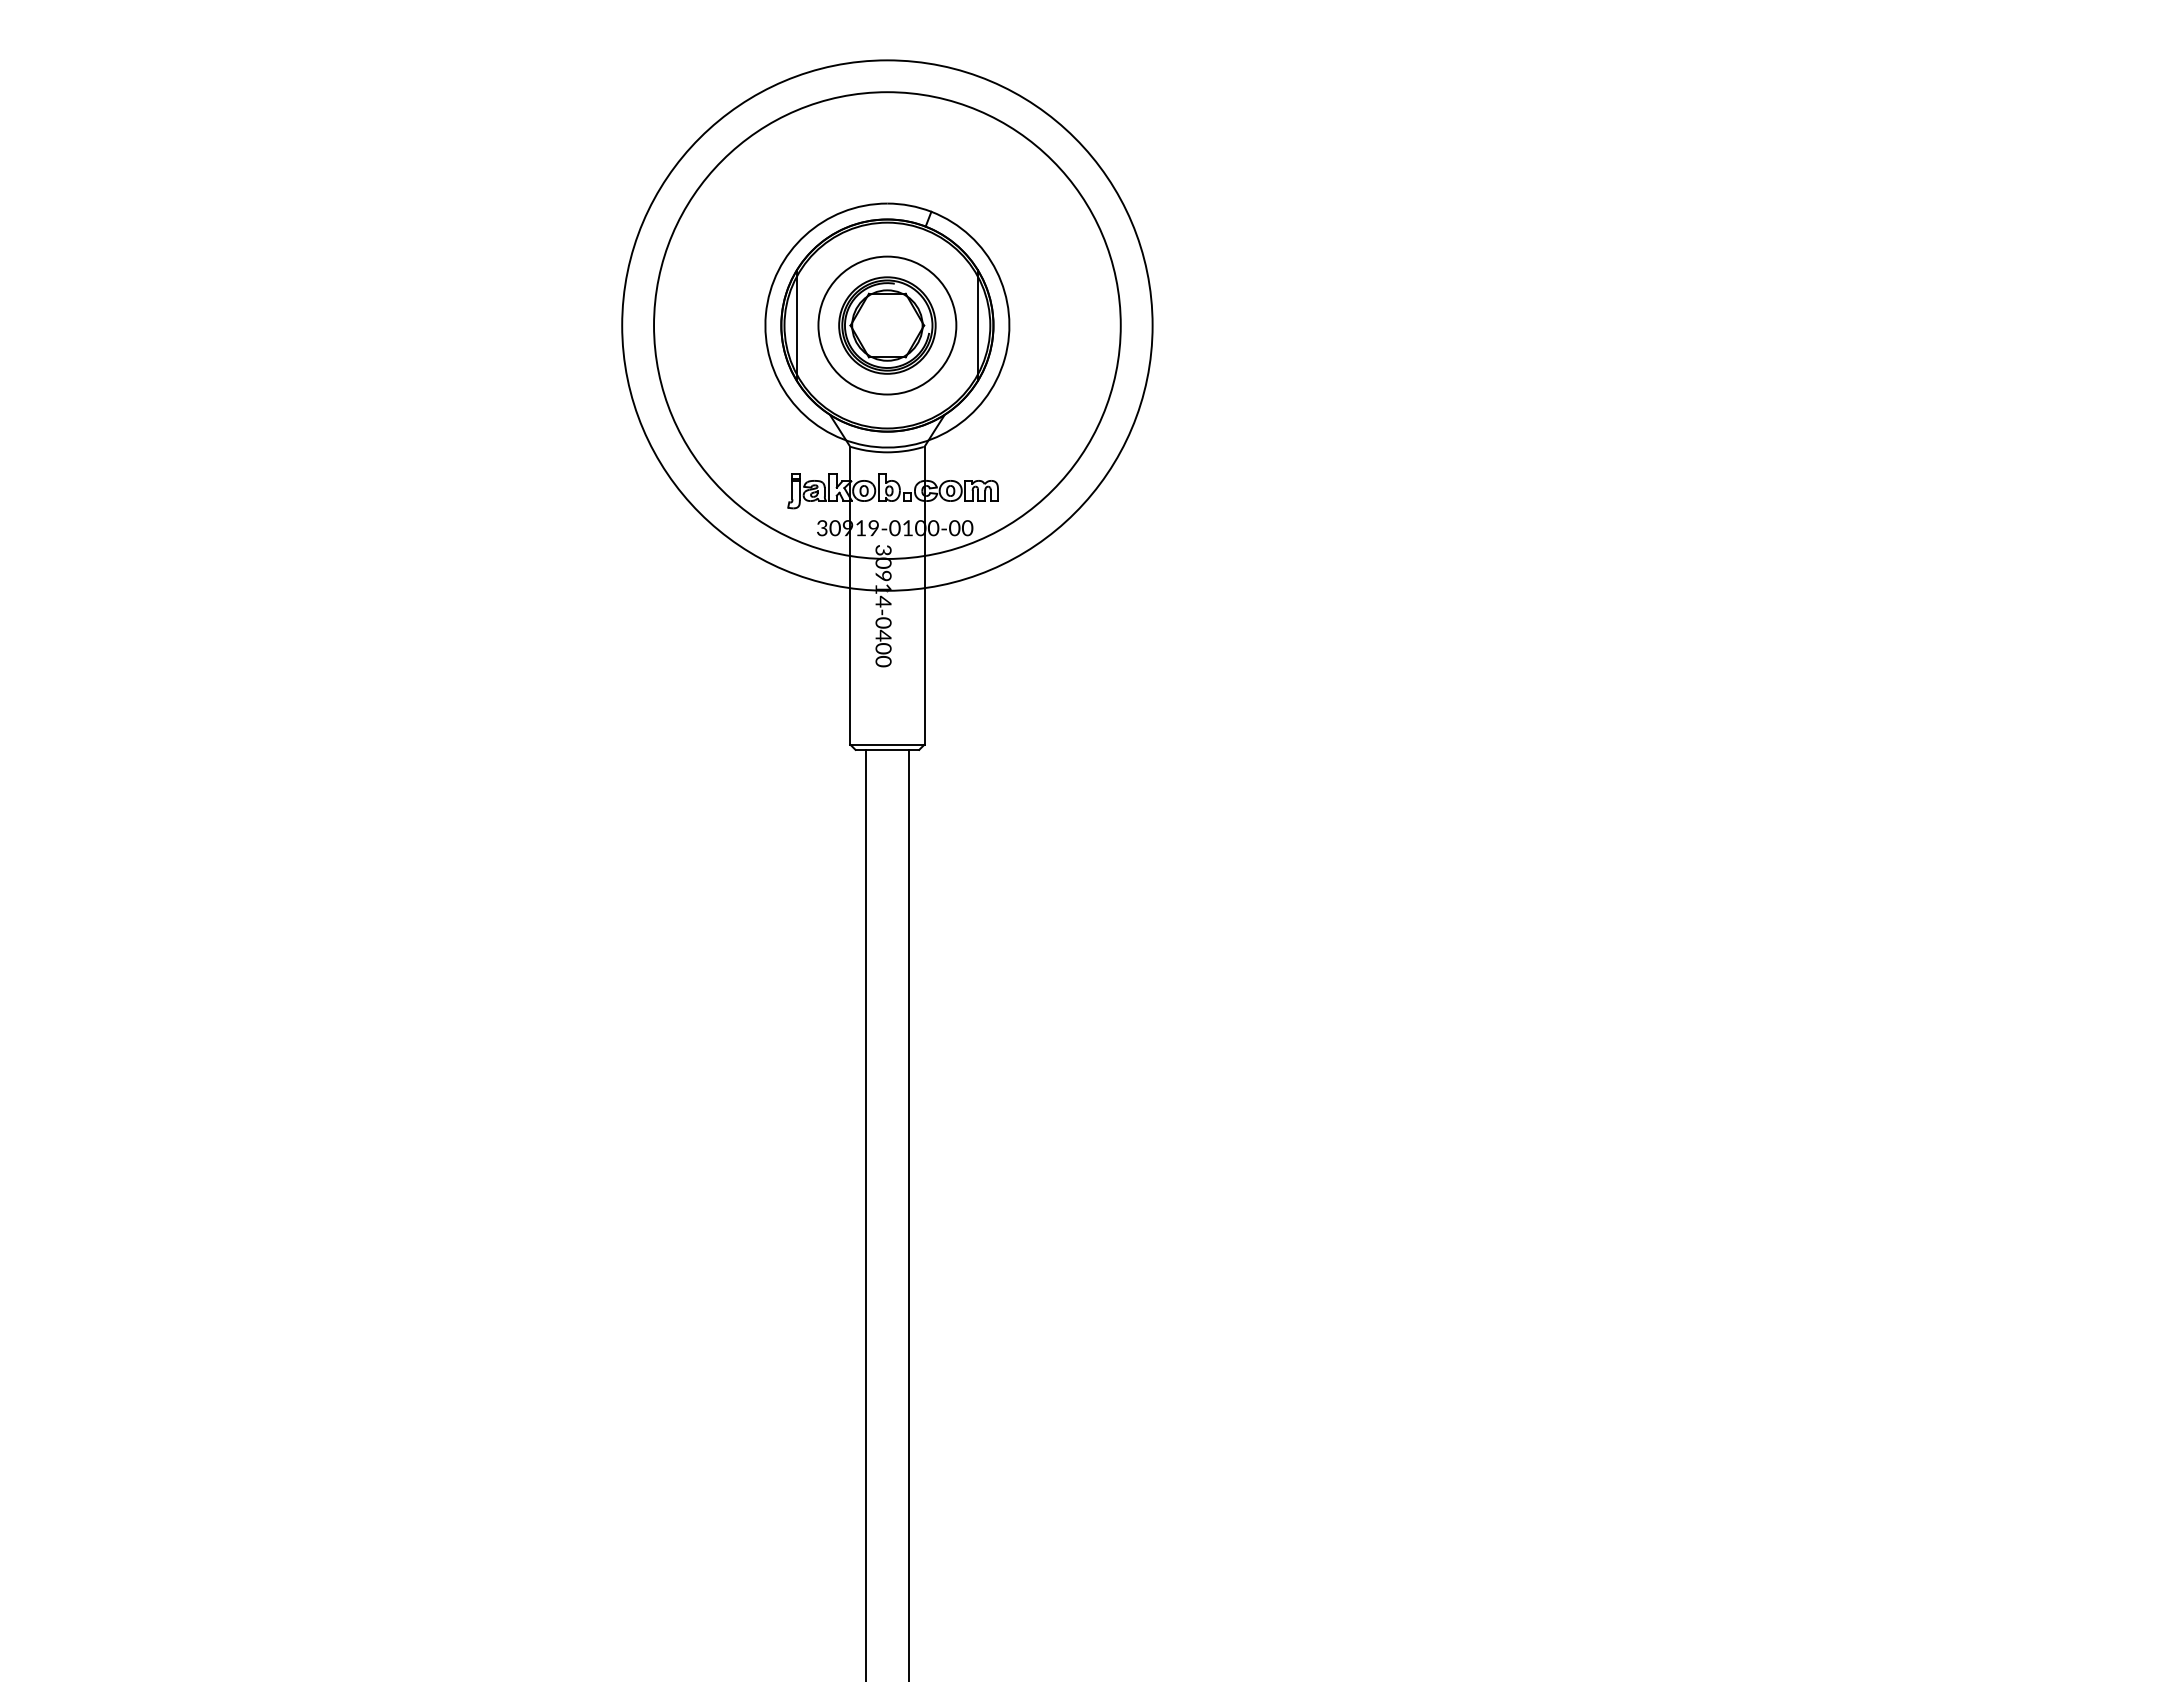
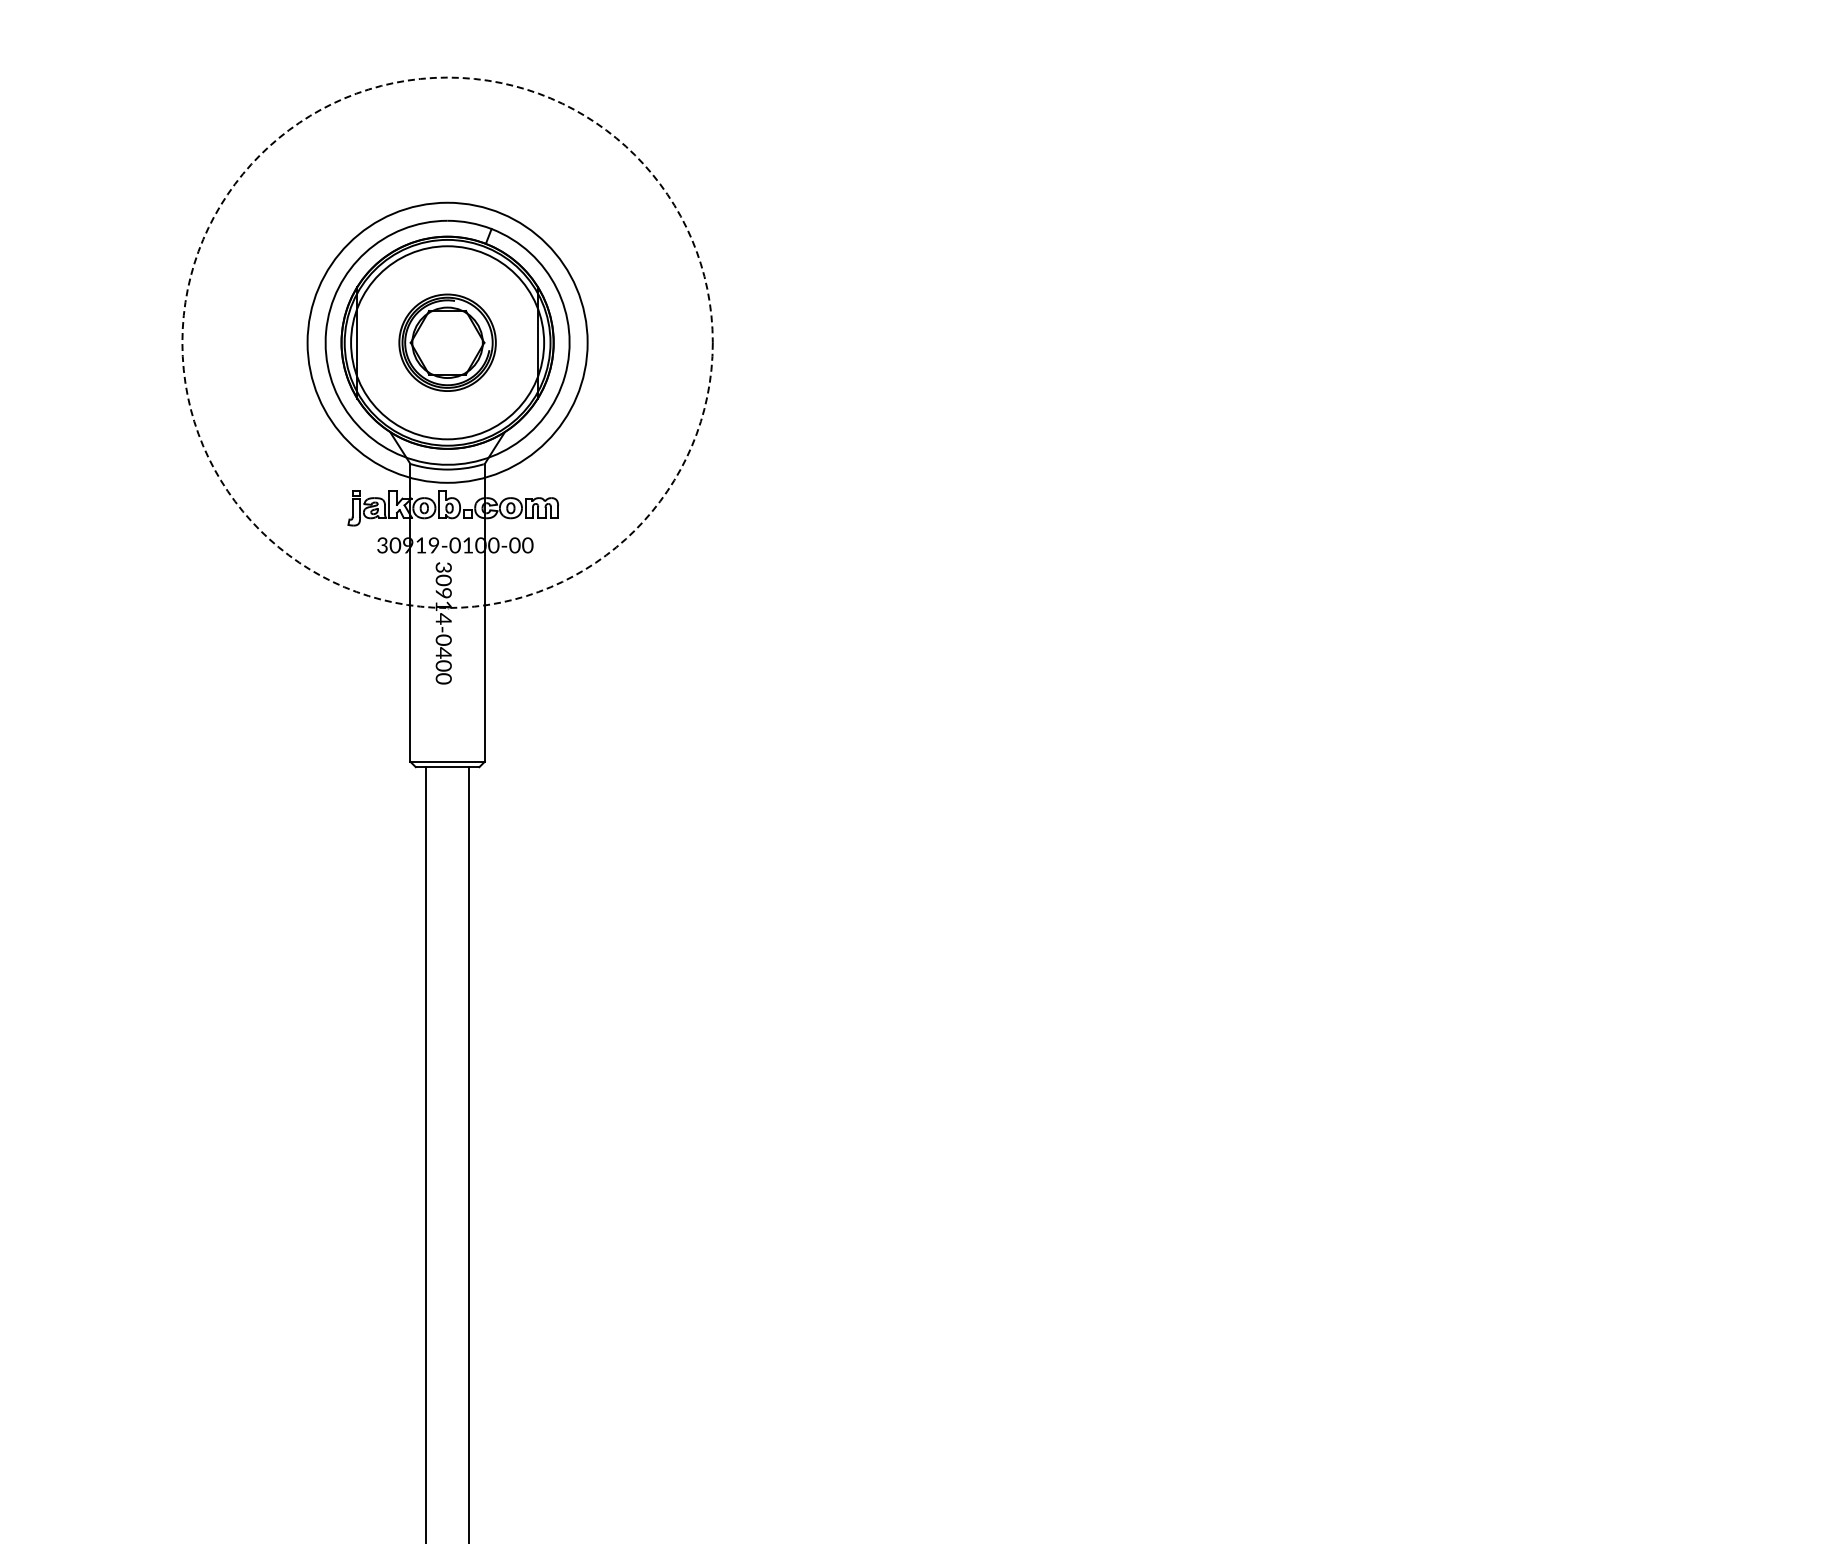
circle: (887, 325) -> (447, 342), size x0.6
circle: (887, 325) -> (447, 342), size x1.4
circle: (887, 325) -> (447, 342), solid -> dashed

